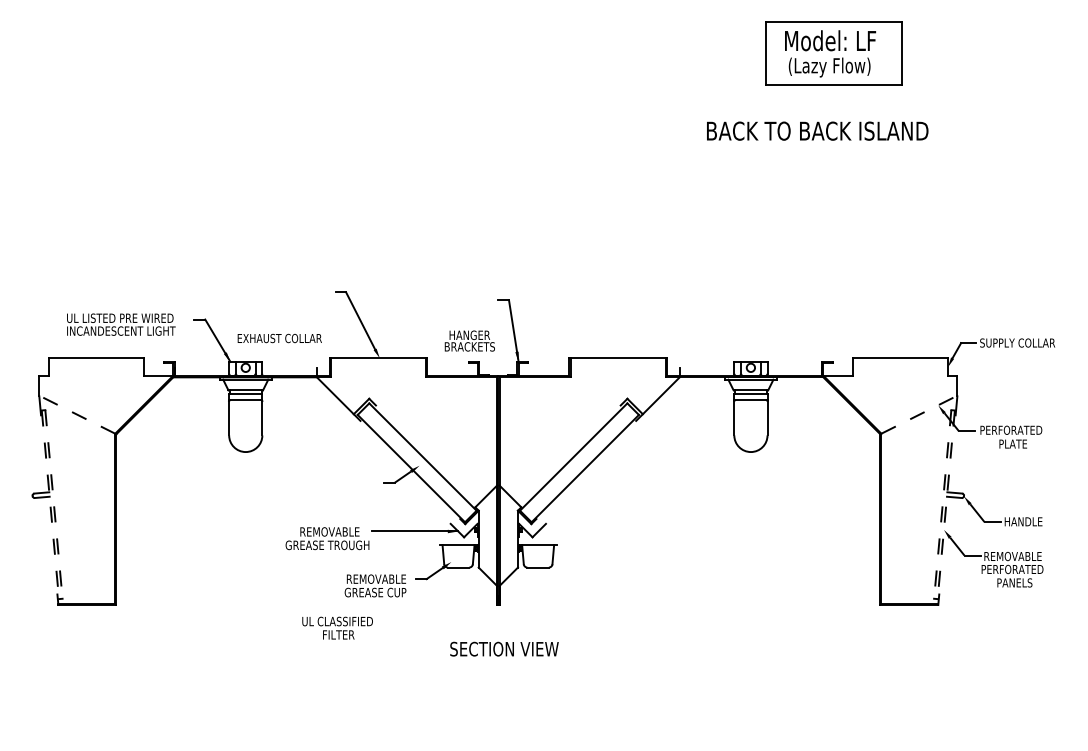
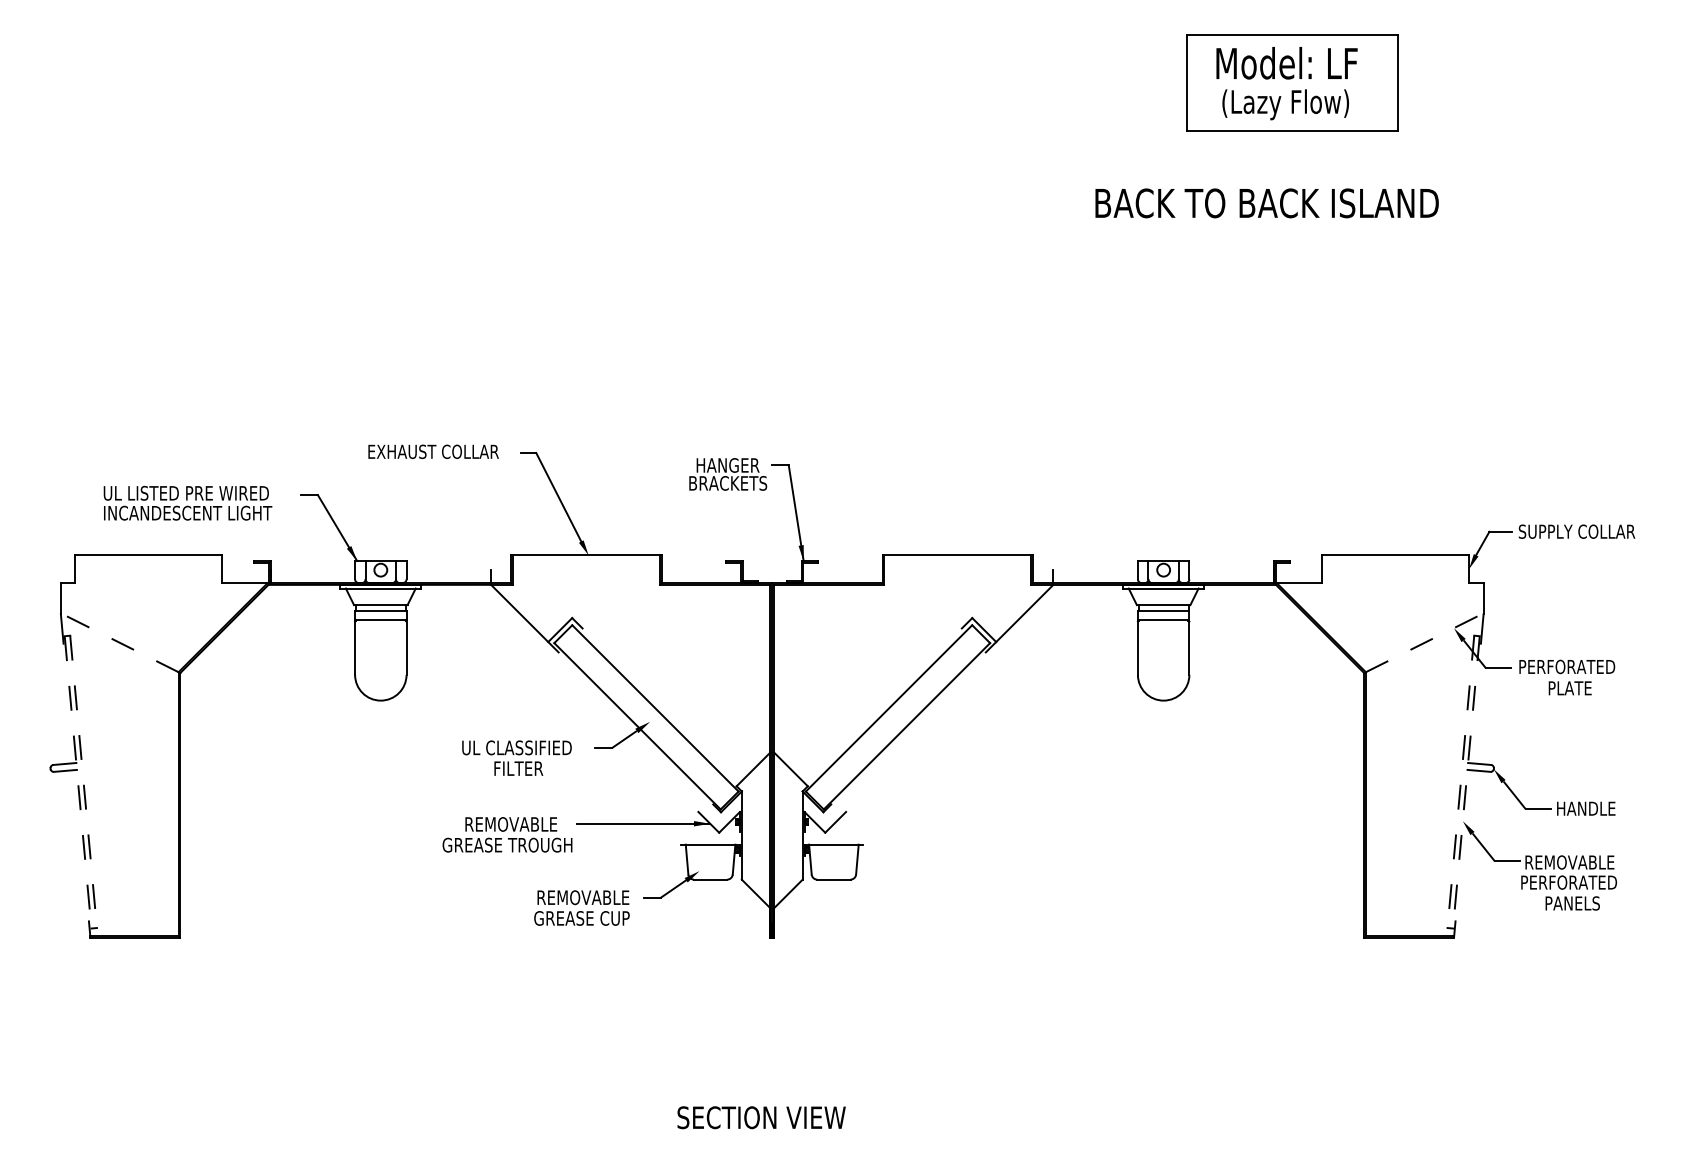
text: (279, 338) -> (433, 451), moved
text: (469, 340) -> (727, 473), moved
text: (337, 627) -> (516, 757), moved
text: (504, 648) -> (761, 1116), moved

